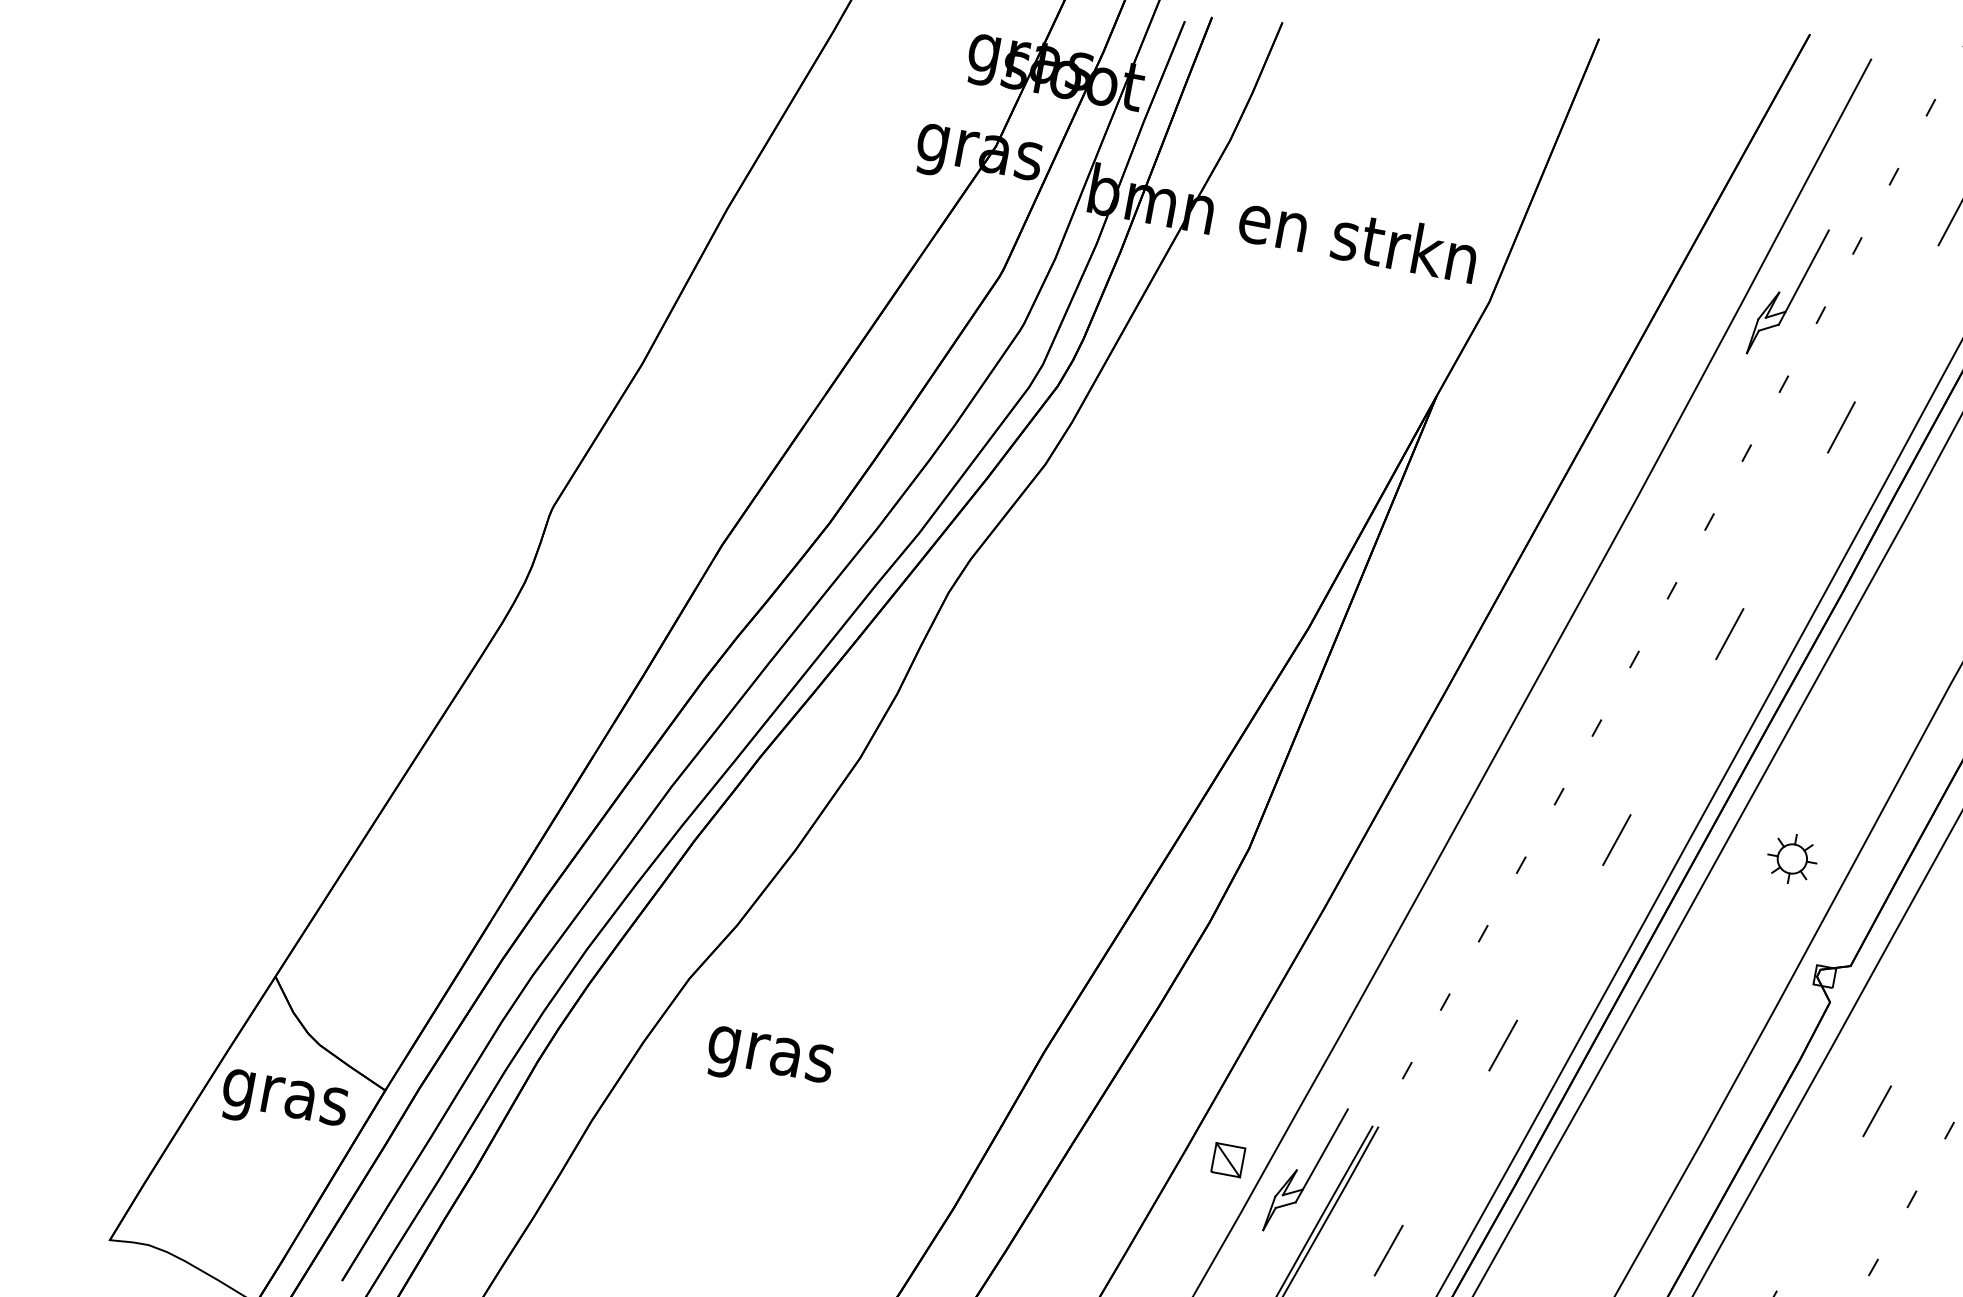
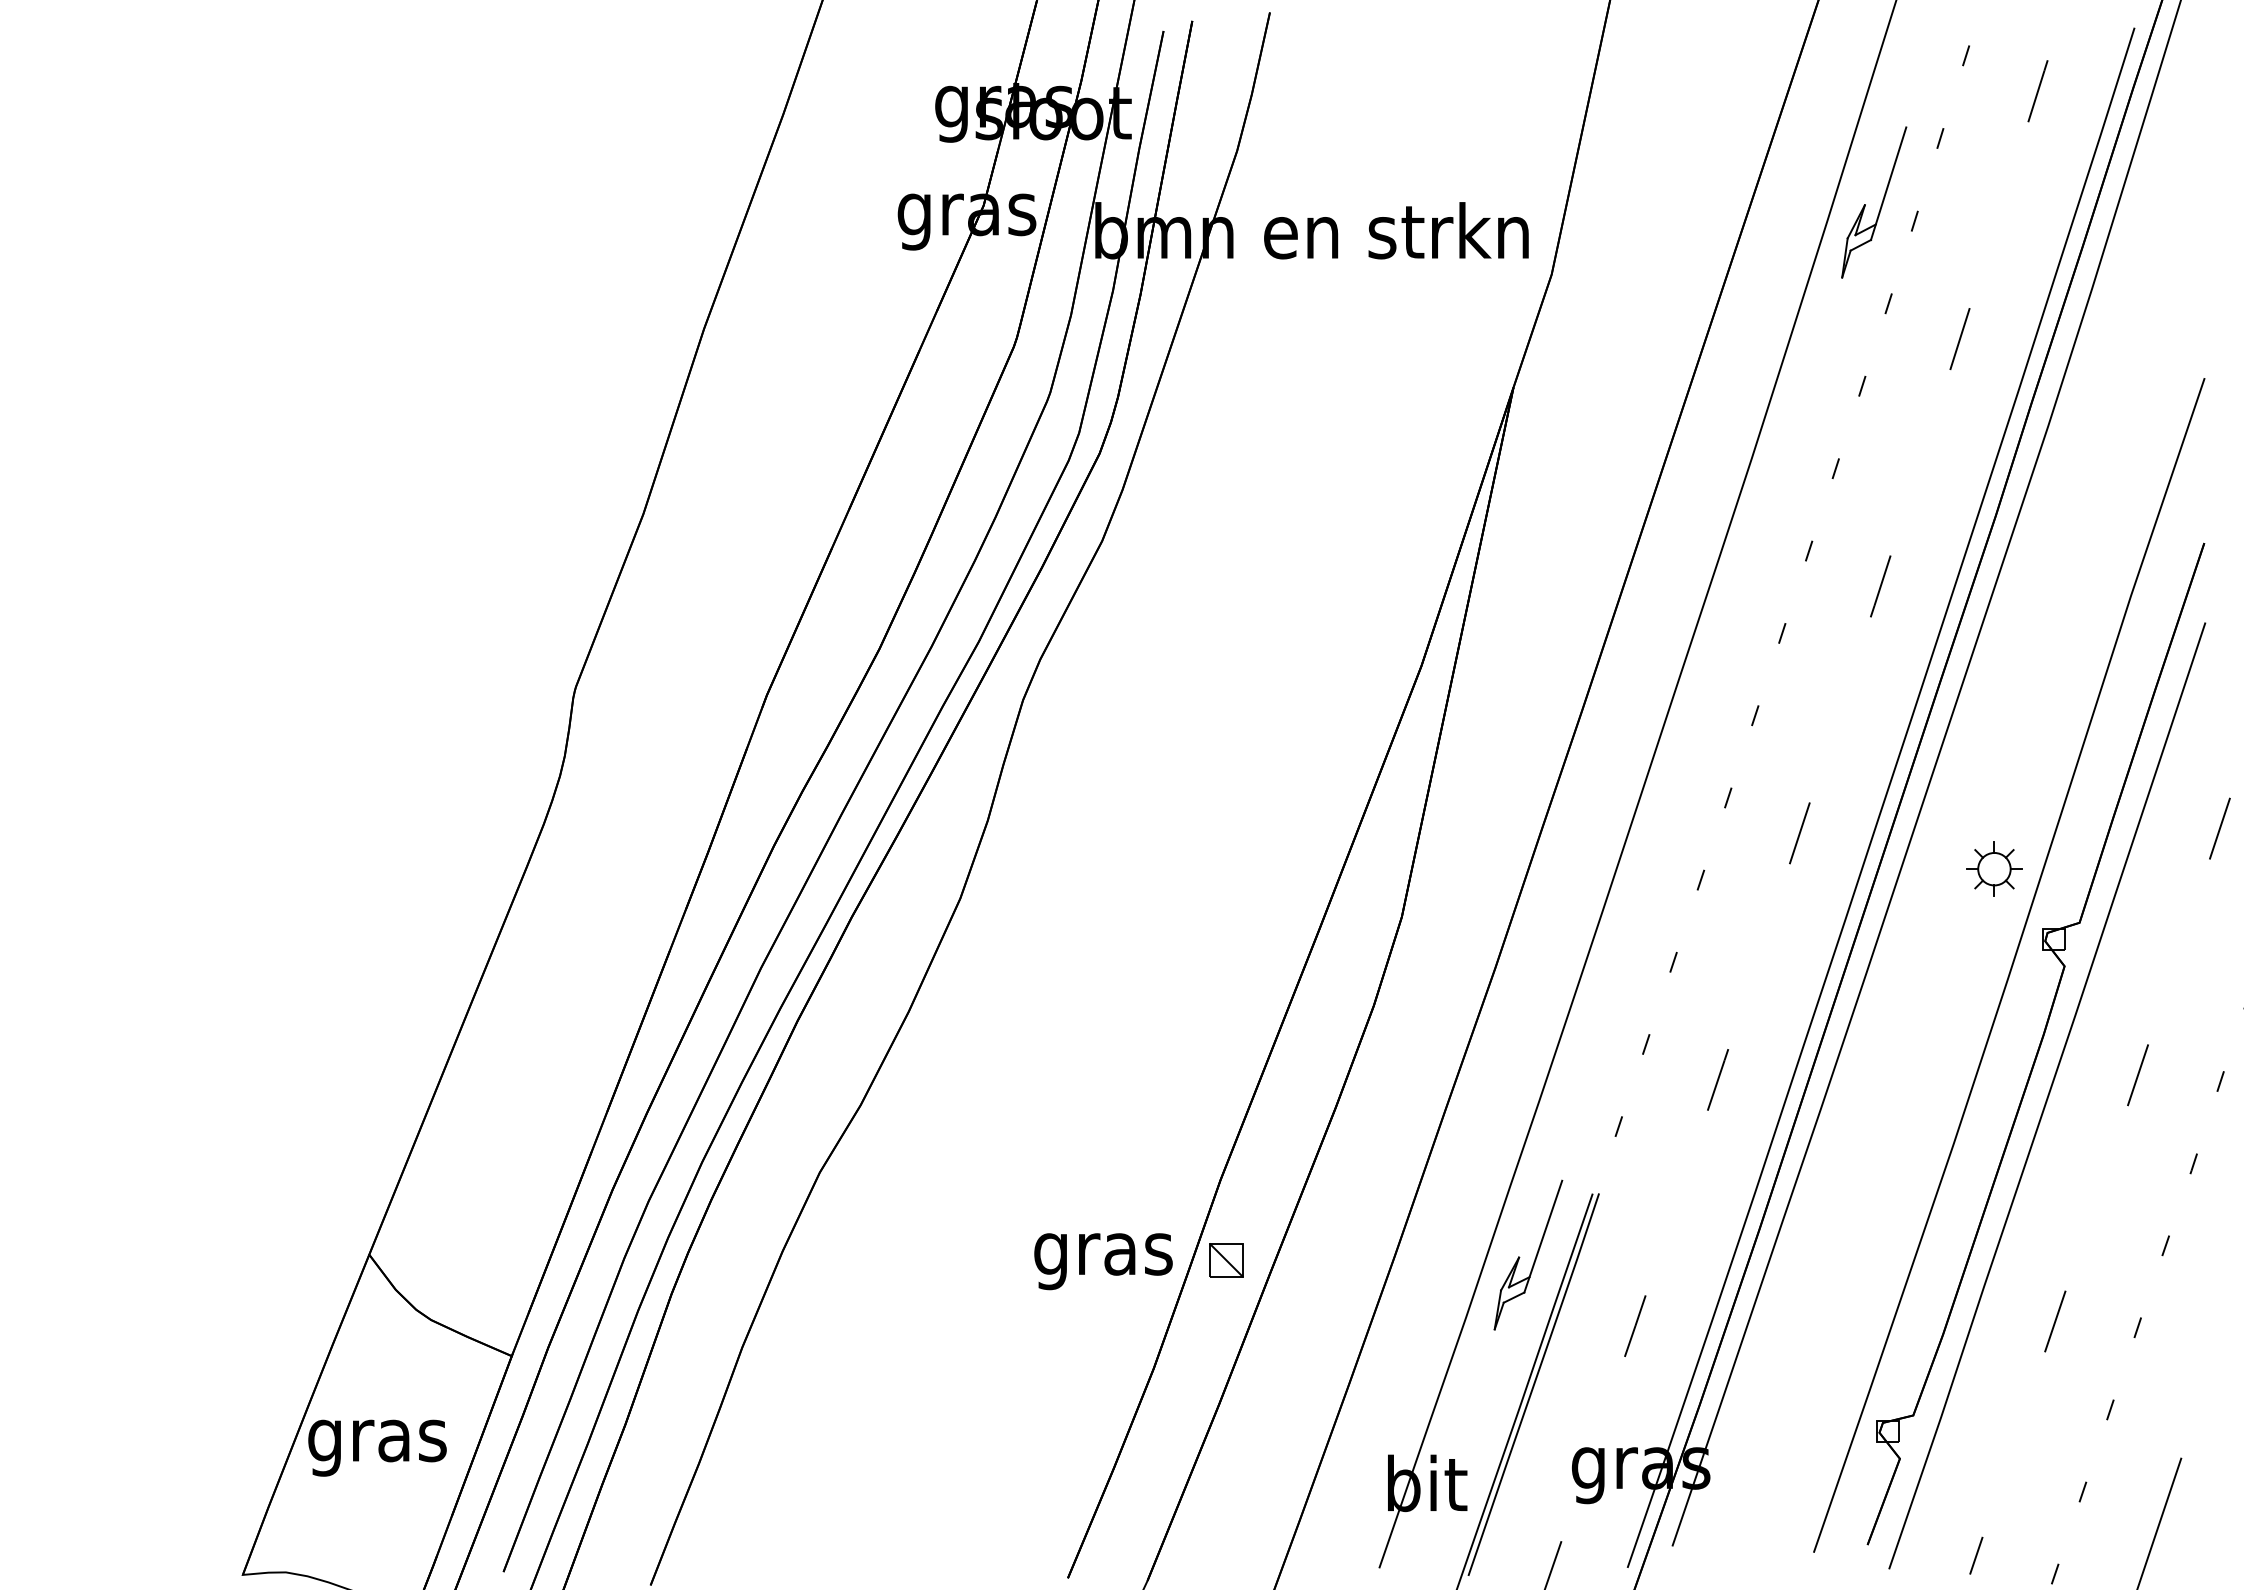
part: (1792, 858) -> (1994, 868), moved
text: (769, 1060) -> (1103, 1261), moved
text: (284, 1103) -> (377, 1447), moved
part: (1228, 1160) -> (1226, 1260), moved

